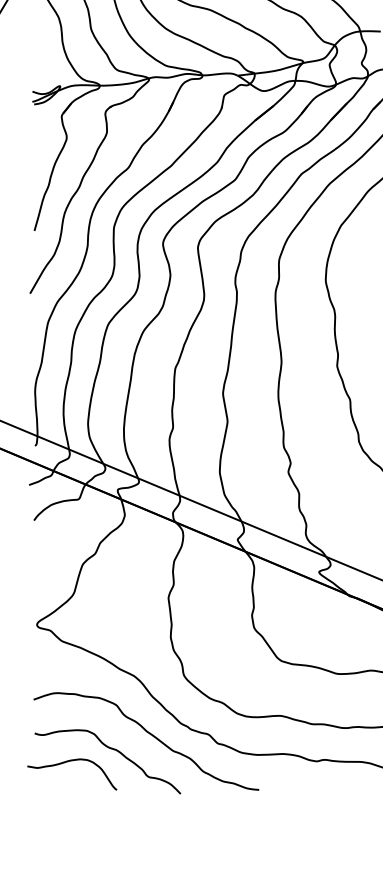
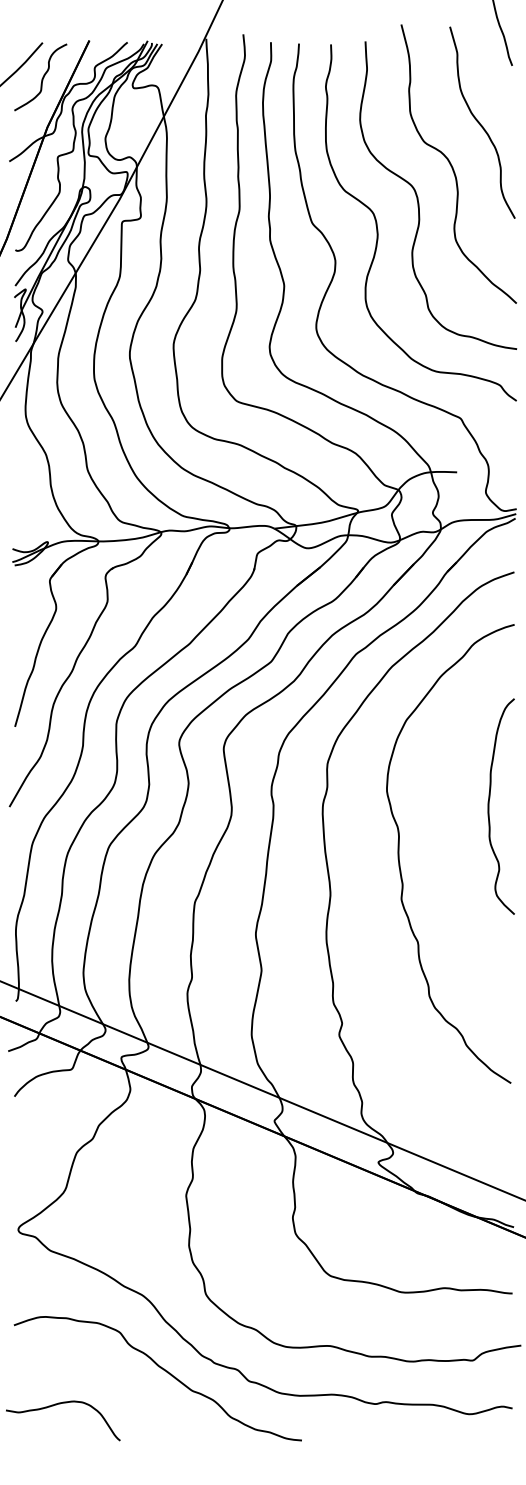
curve: (110, 749) -> (112, 1388), removed

